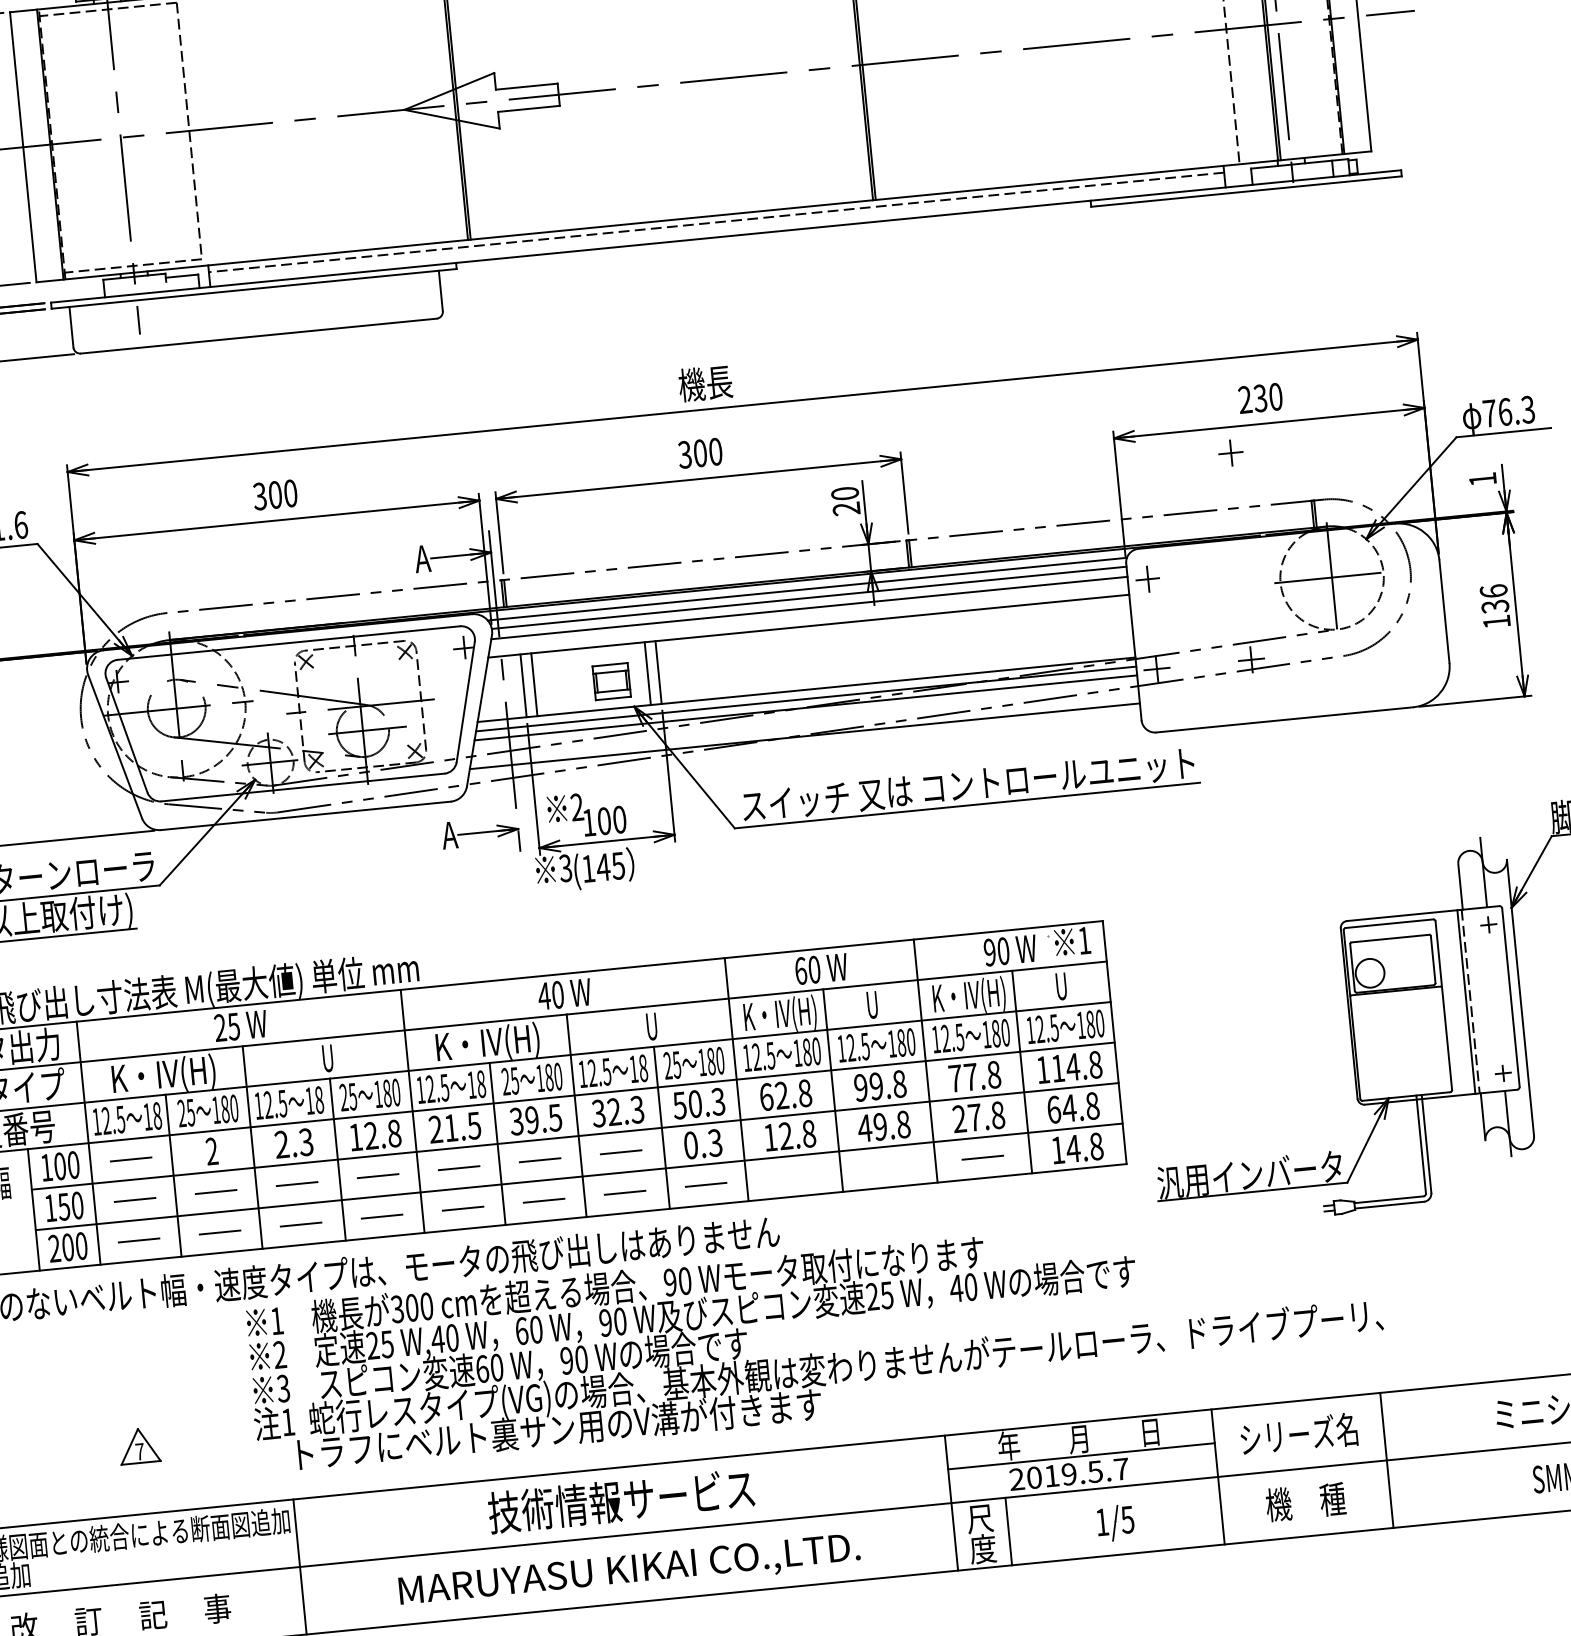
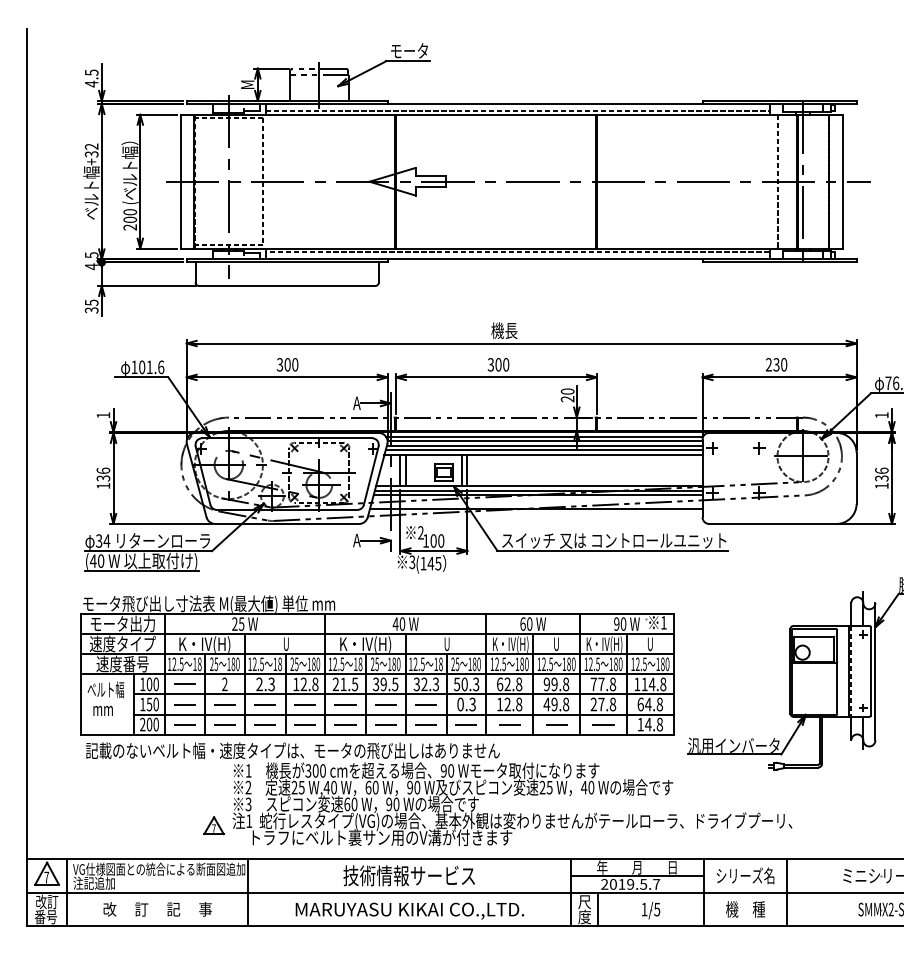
part: (1231, 453) -> (759, 448), moved
line: (807, 617) -> (543, 450), added
line: (888, 1166) -> (556, 724), added
line: (793, 1176) -> (509, 724), added
part: (138, 1445) -> (213, 825), moved

